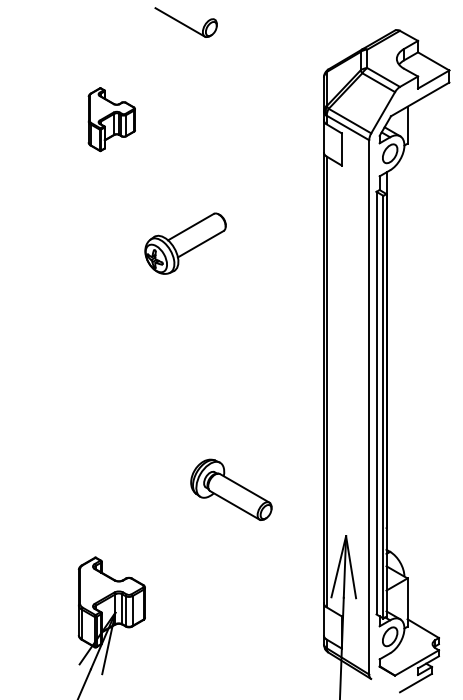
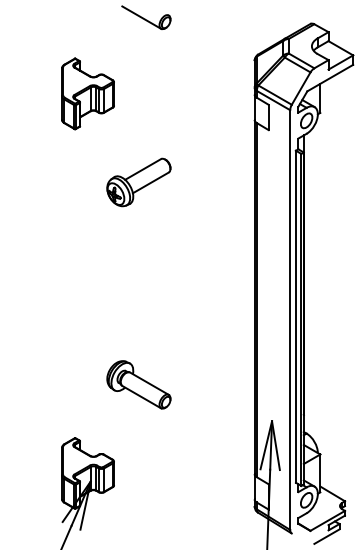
part: (111, 118) -> (87, 93), size x1.43
part: (185, 243) -> (138, 182), moved
part: (230, 489) -> (138, 384), moved

